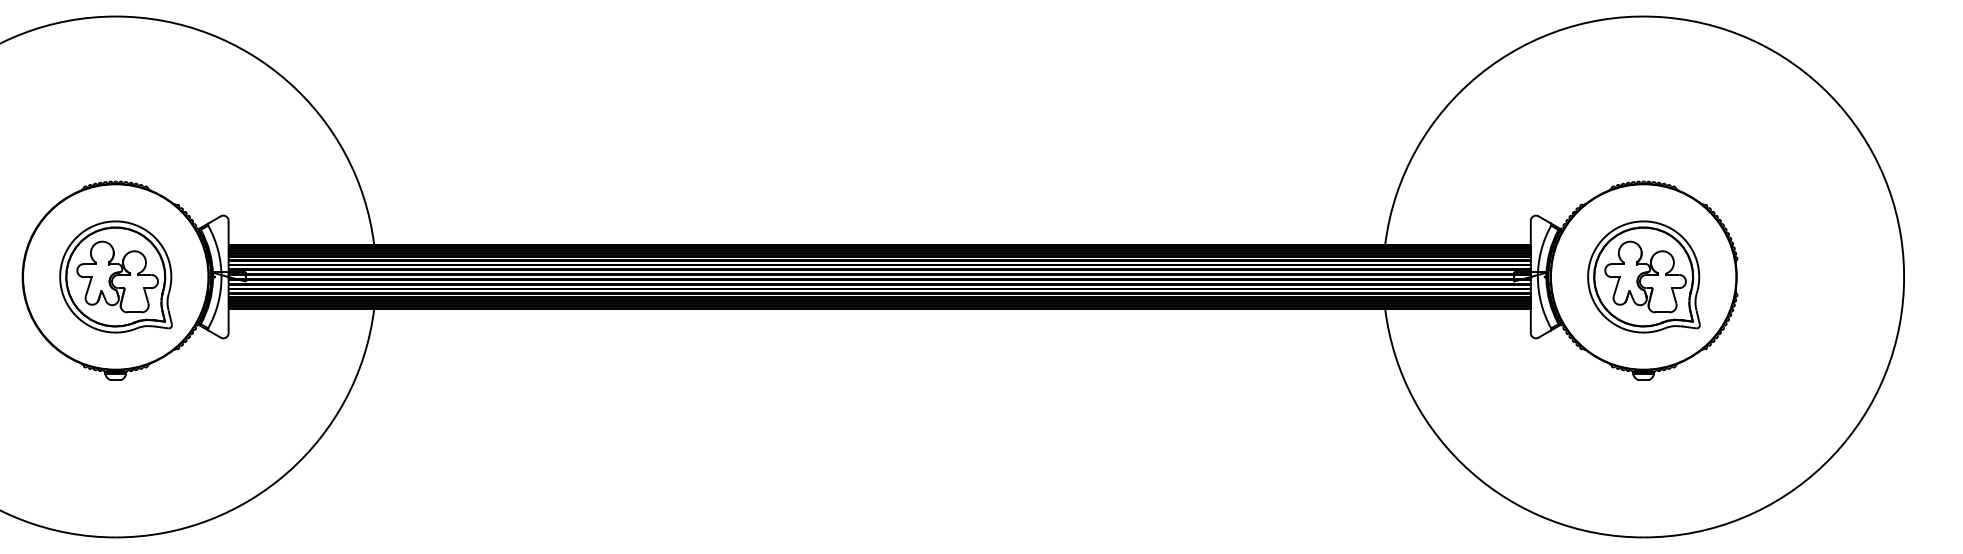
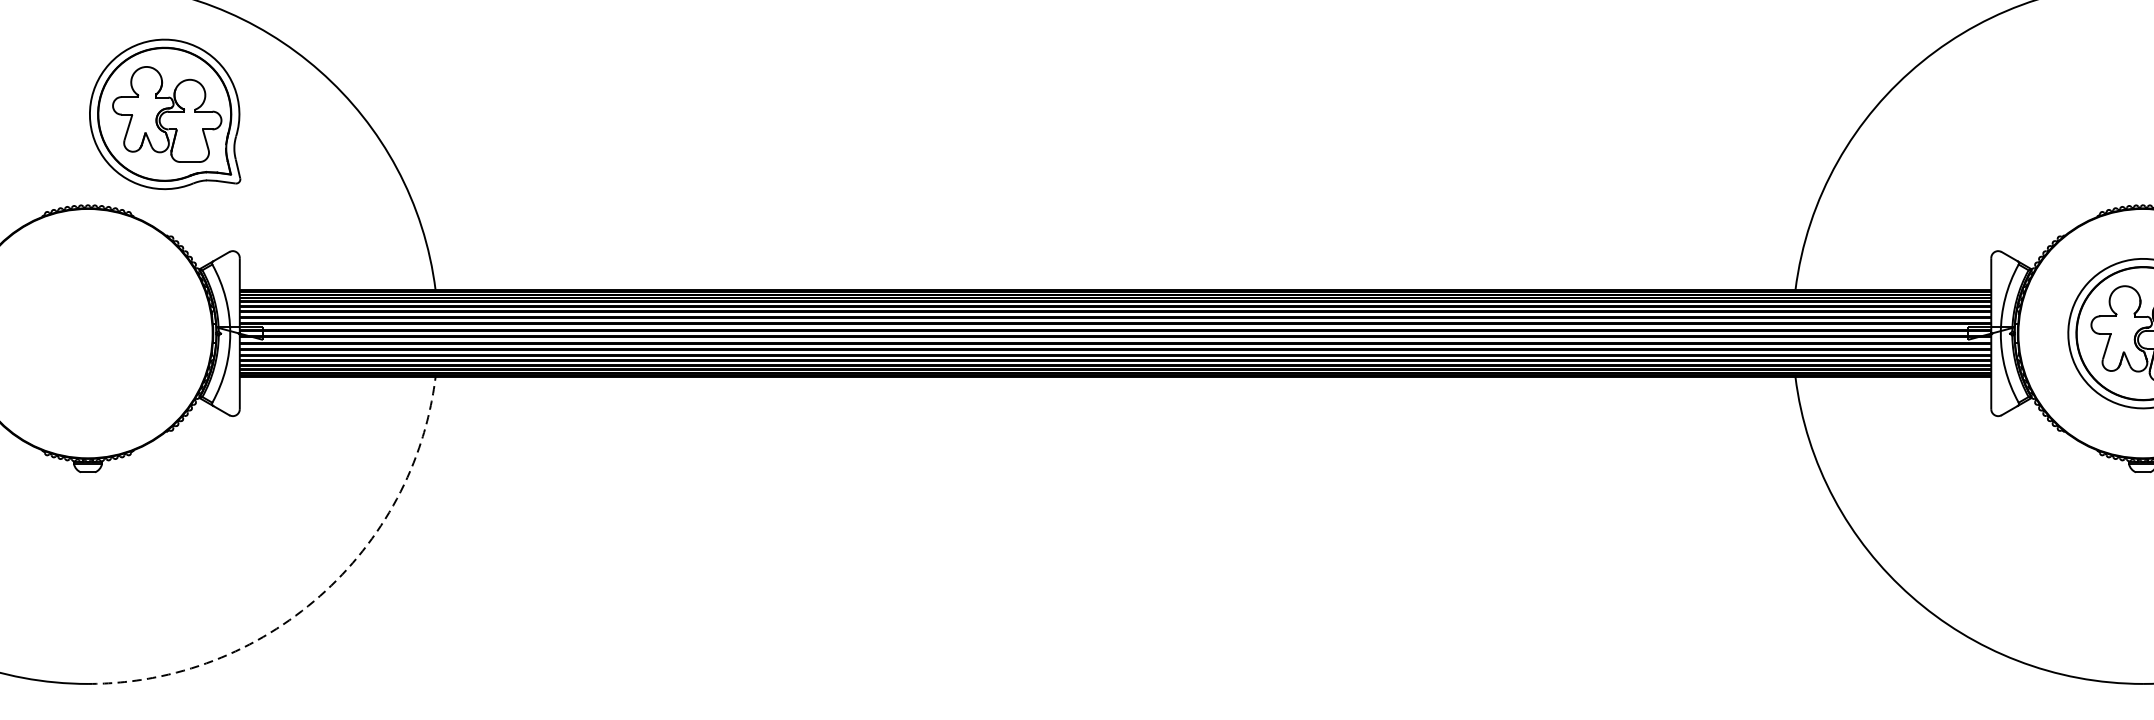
part: (115, 276) -> (164, 113), moved
arc: (288, 472) -> (320, 596), solid -> dashed

